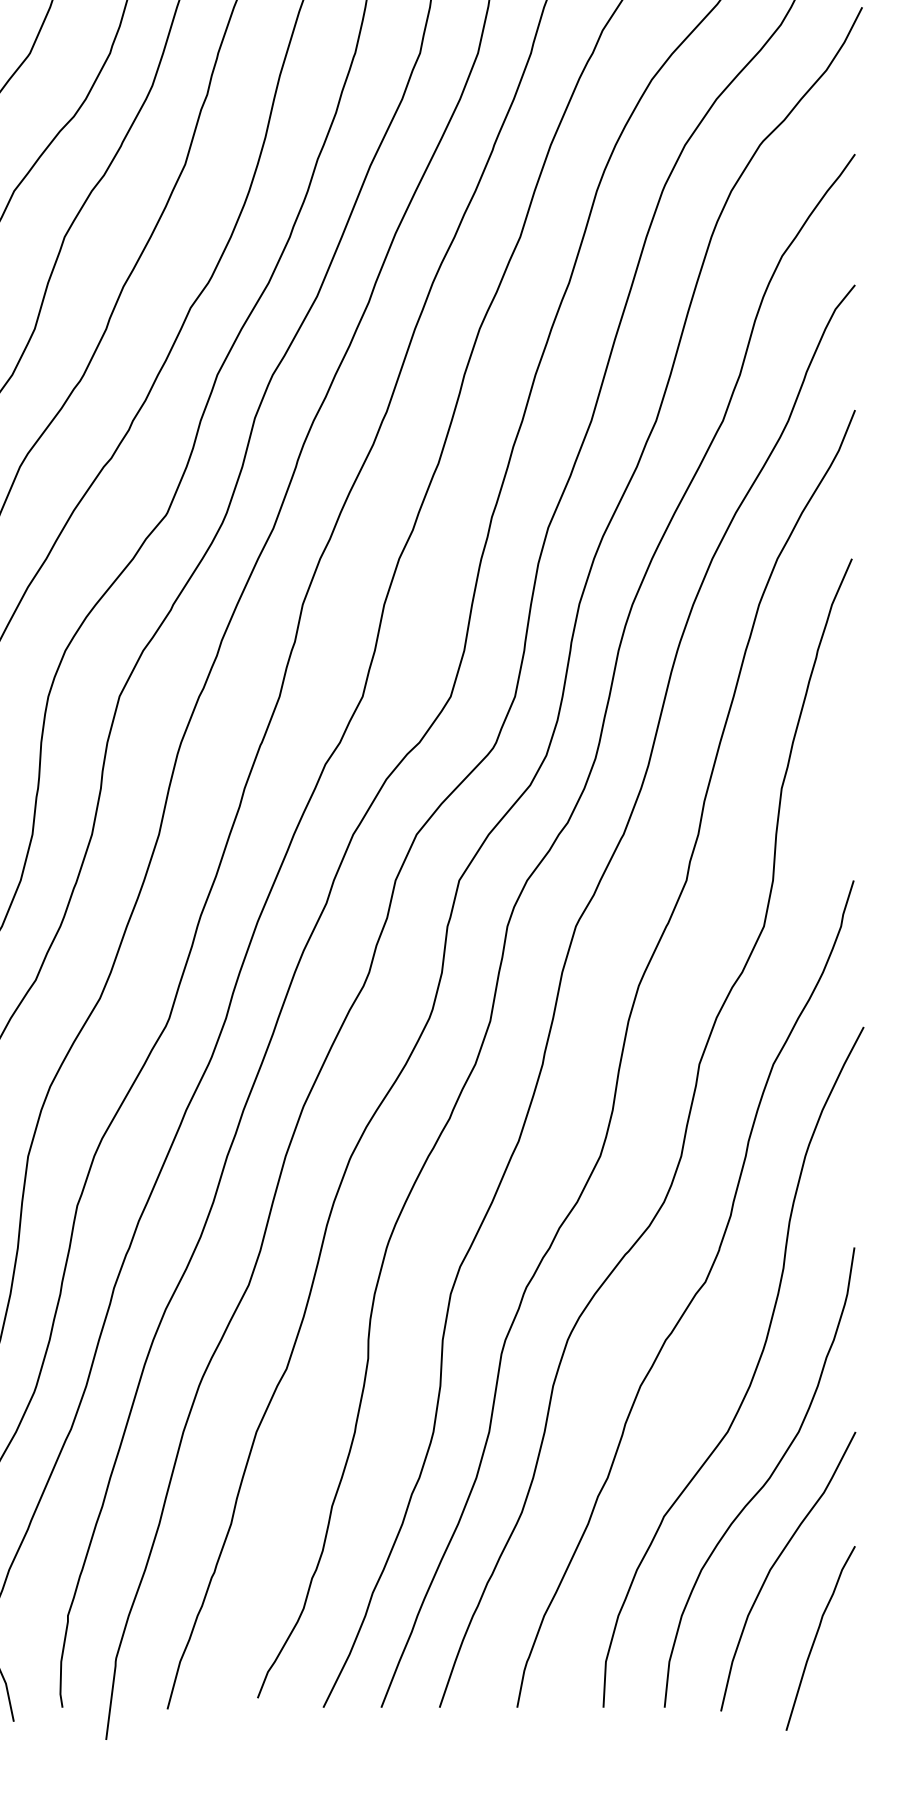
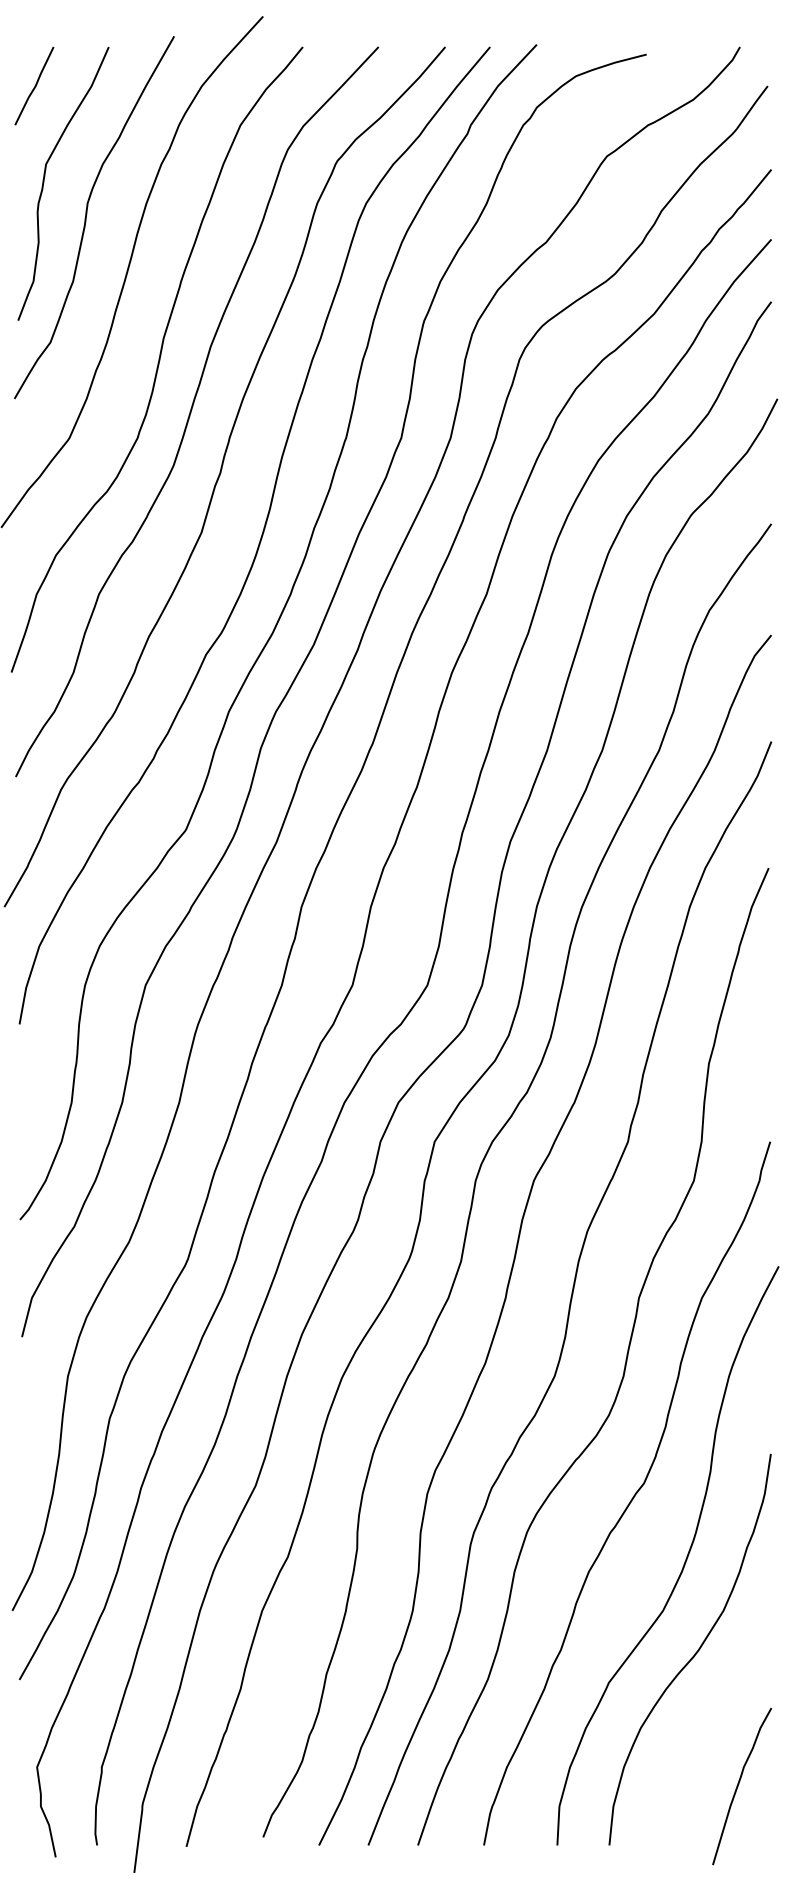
curve: (776, 1563) -> (704, 1722), removed

